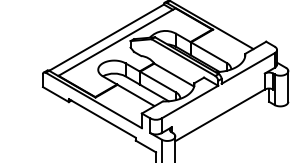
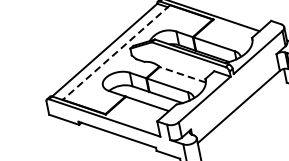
line: (117, 42) -> (117, 52), solid -> dashed
line: (173, 74) -> (181, 74), solid -> dashed

